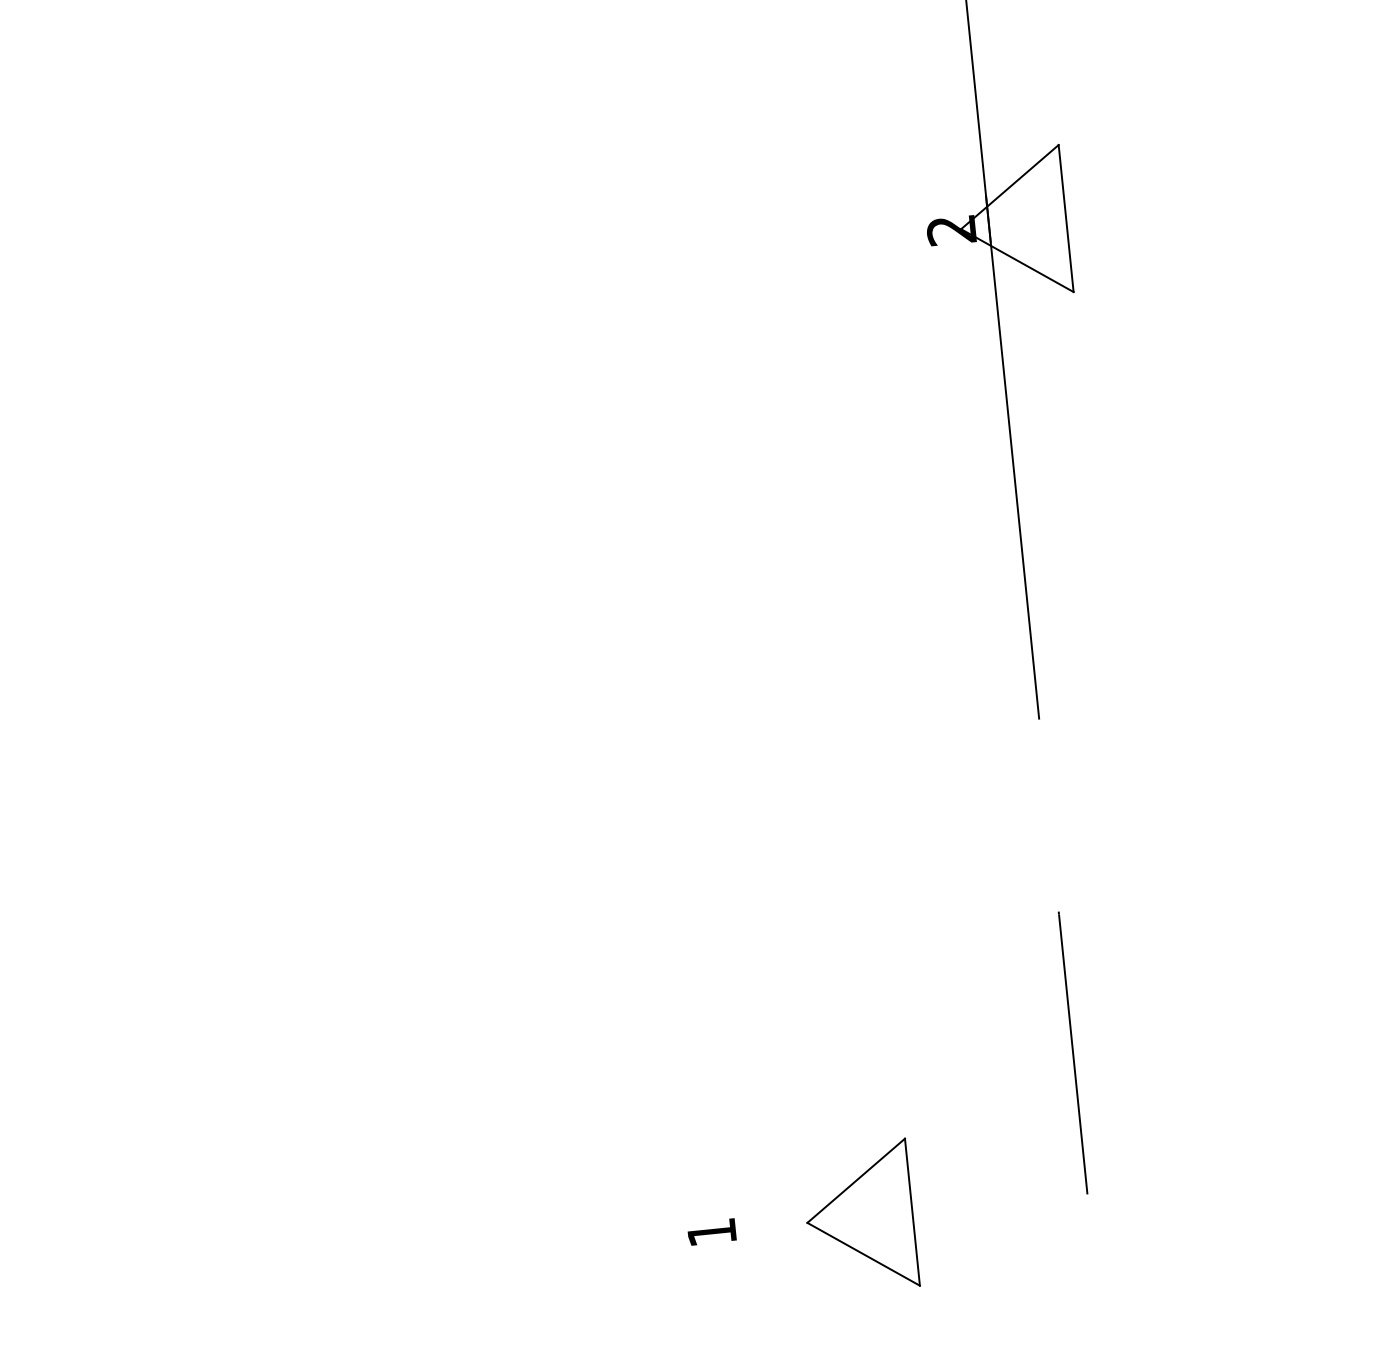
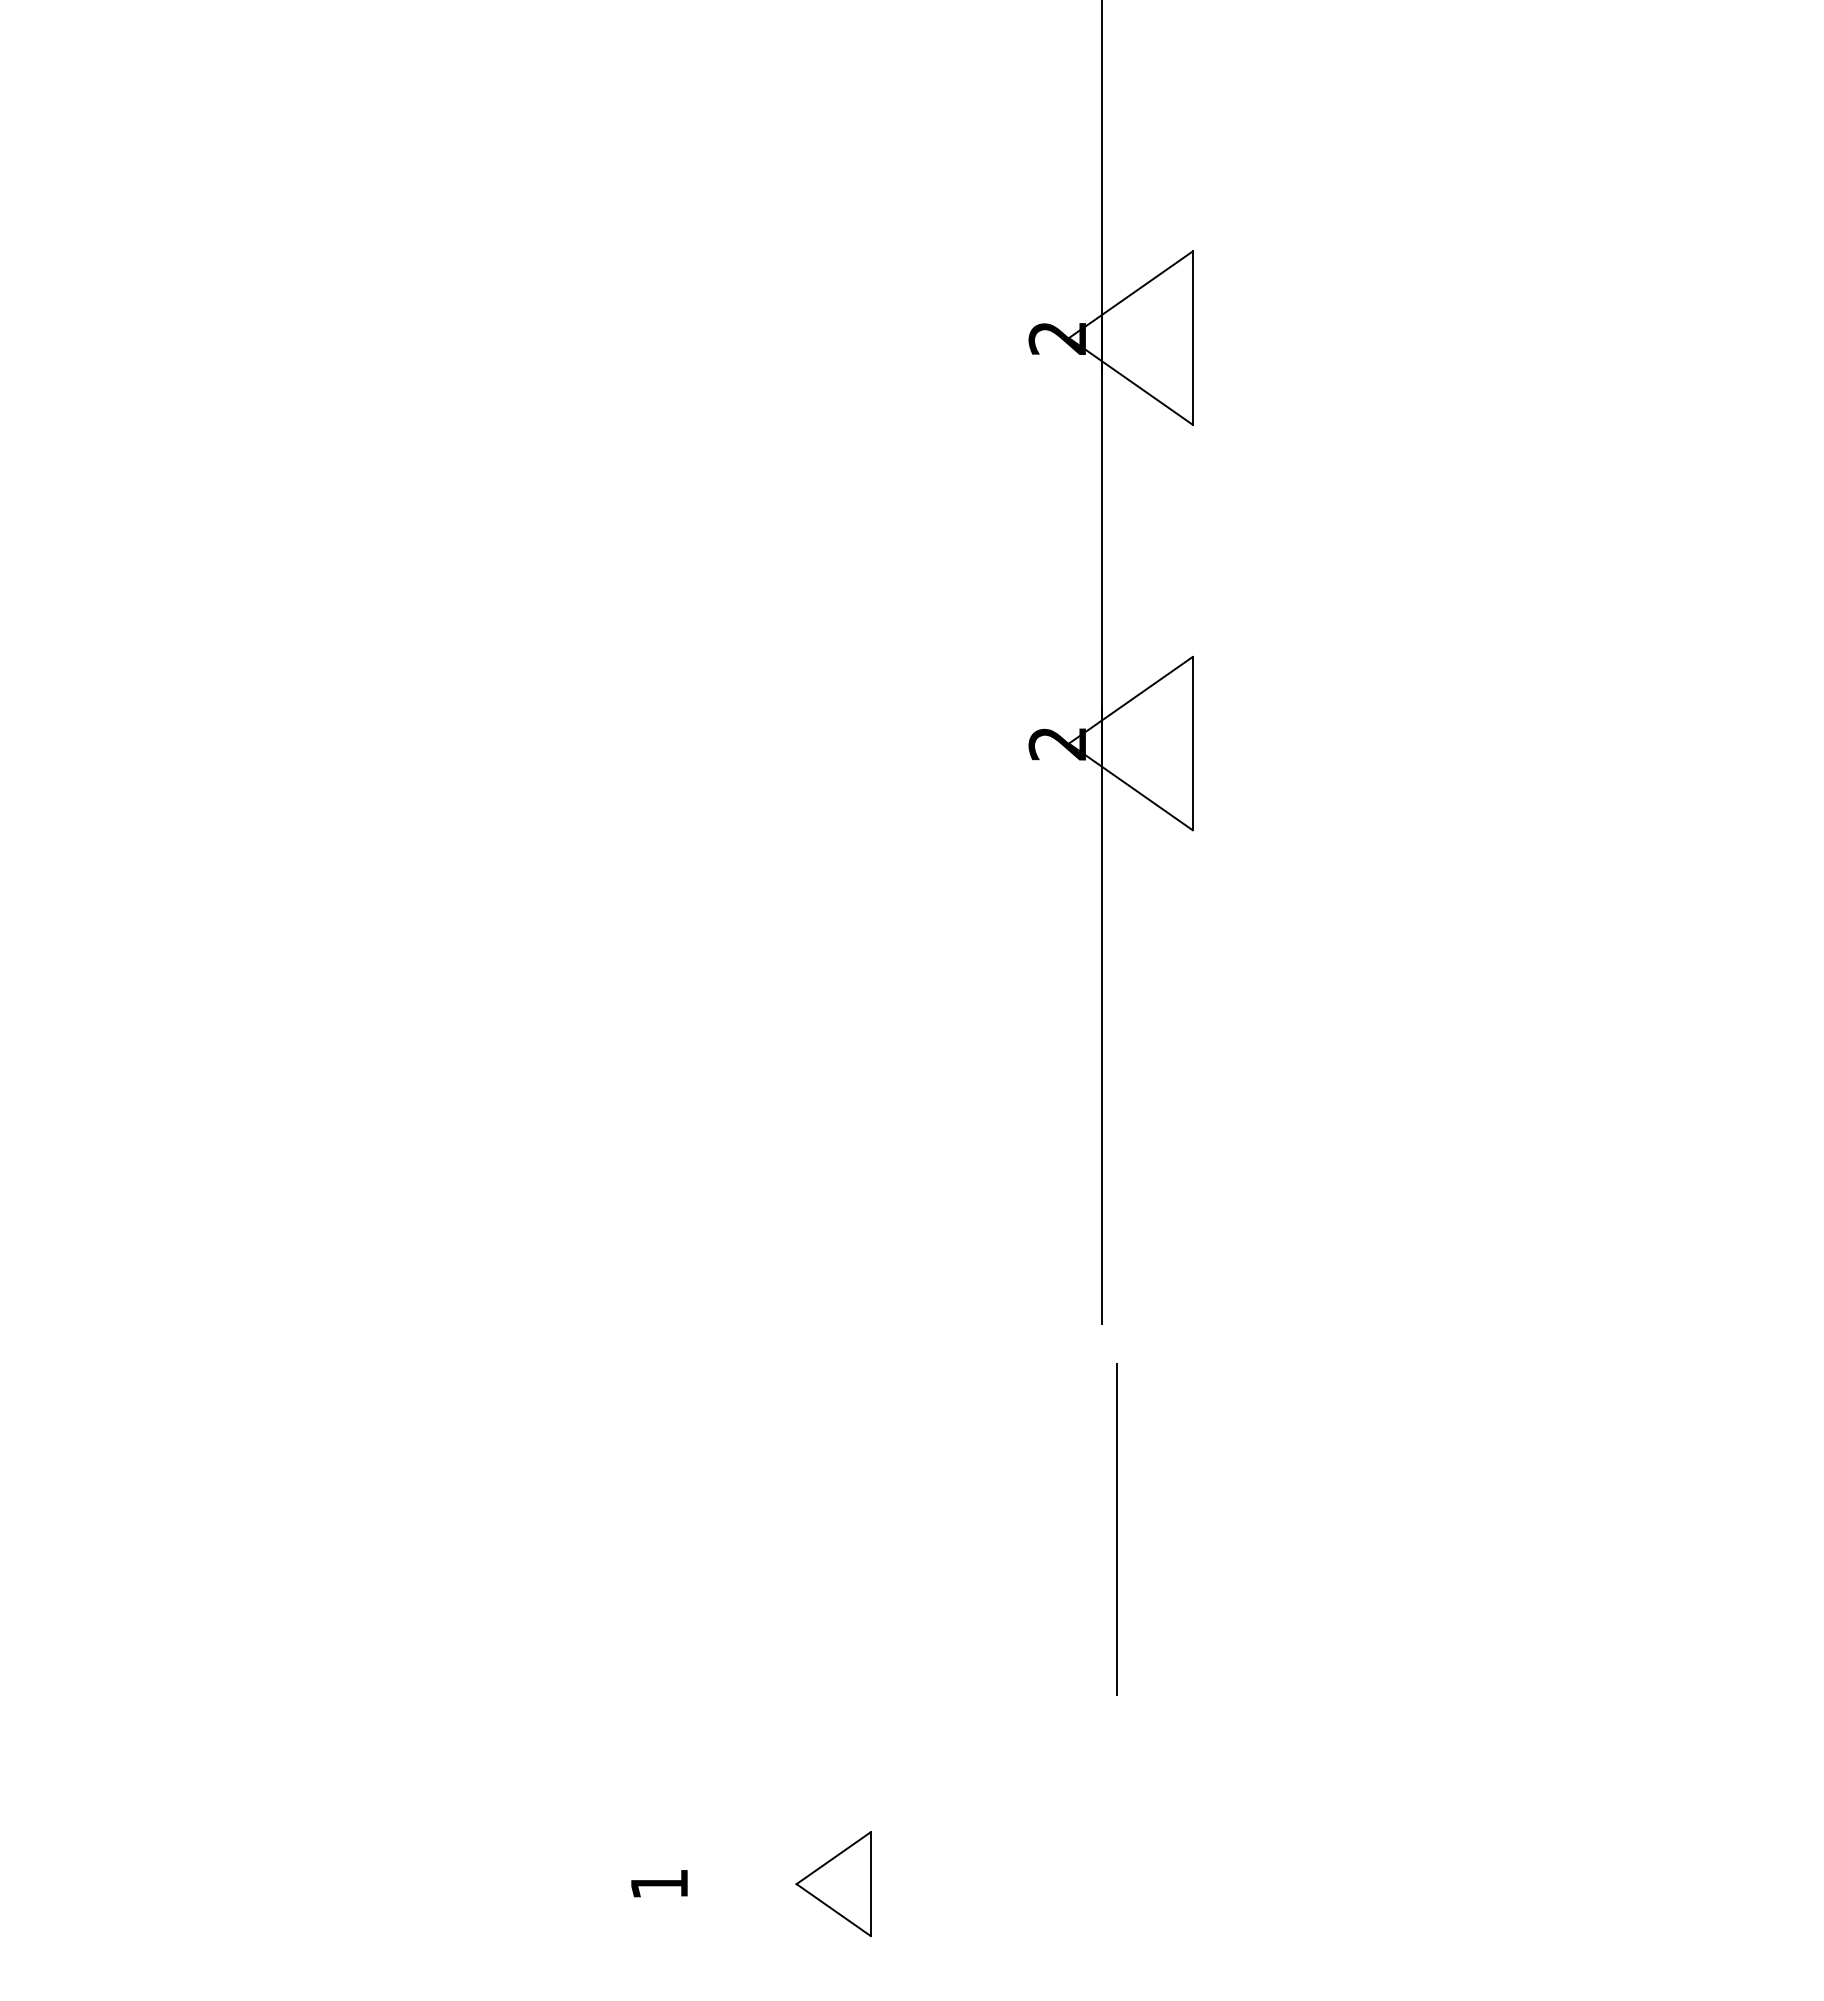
line: (1072, 1052) -> (1116, 1529), moved
part: (859, 1216) -> (833, 1883), size x0.6

